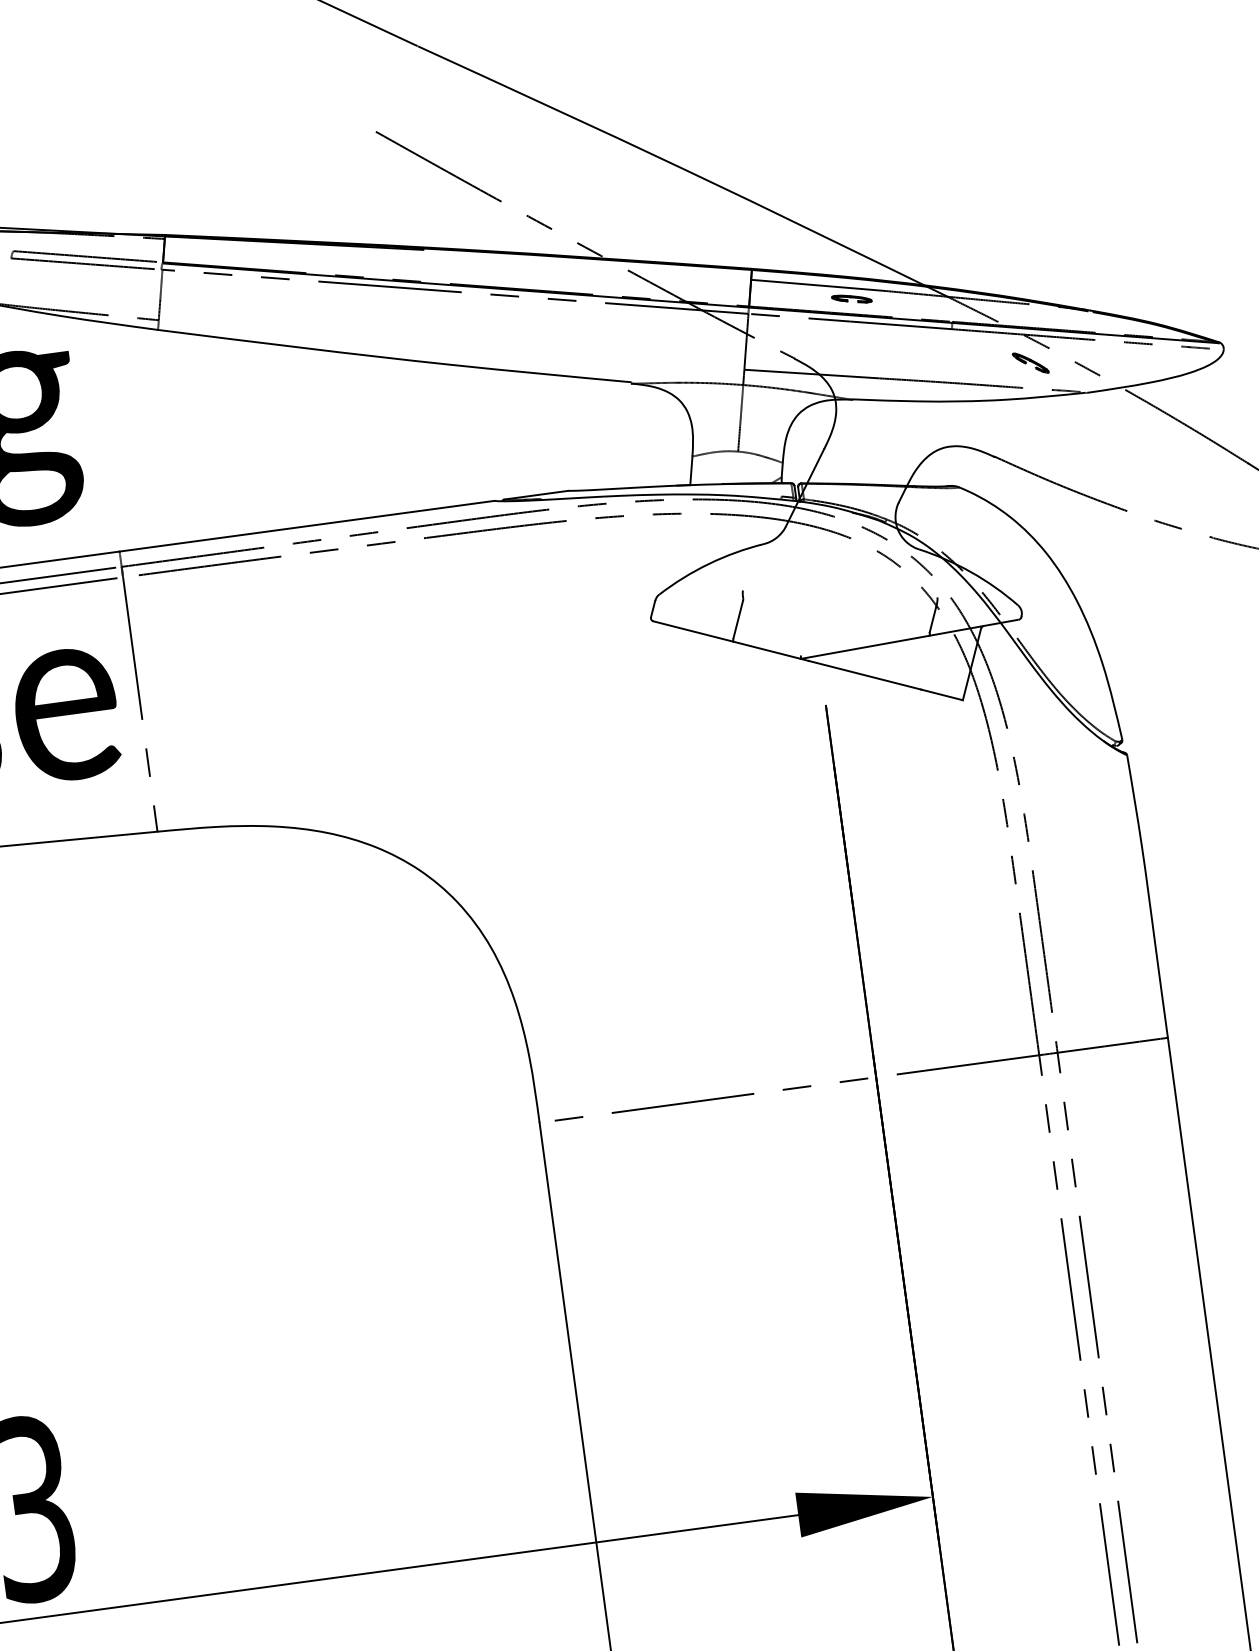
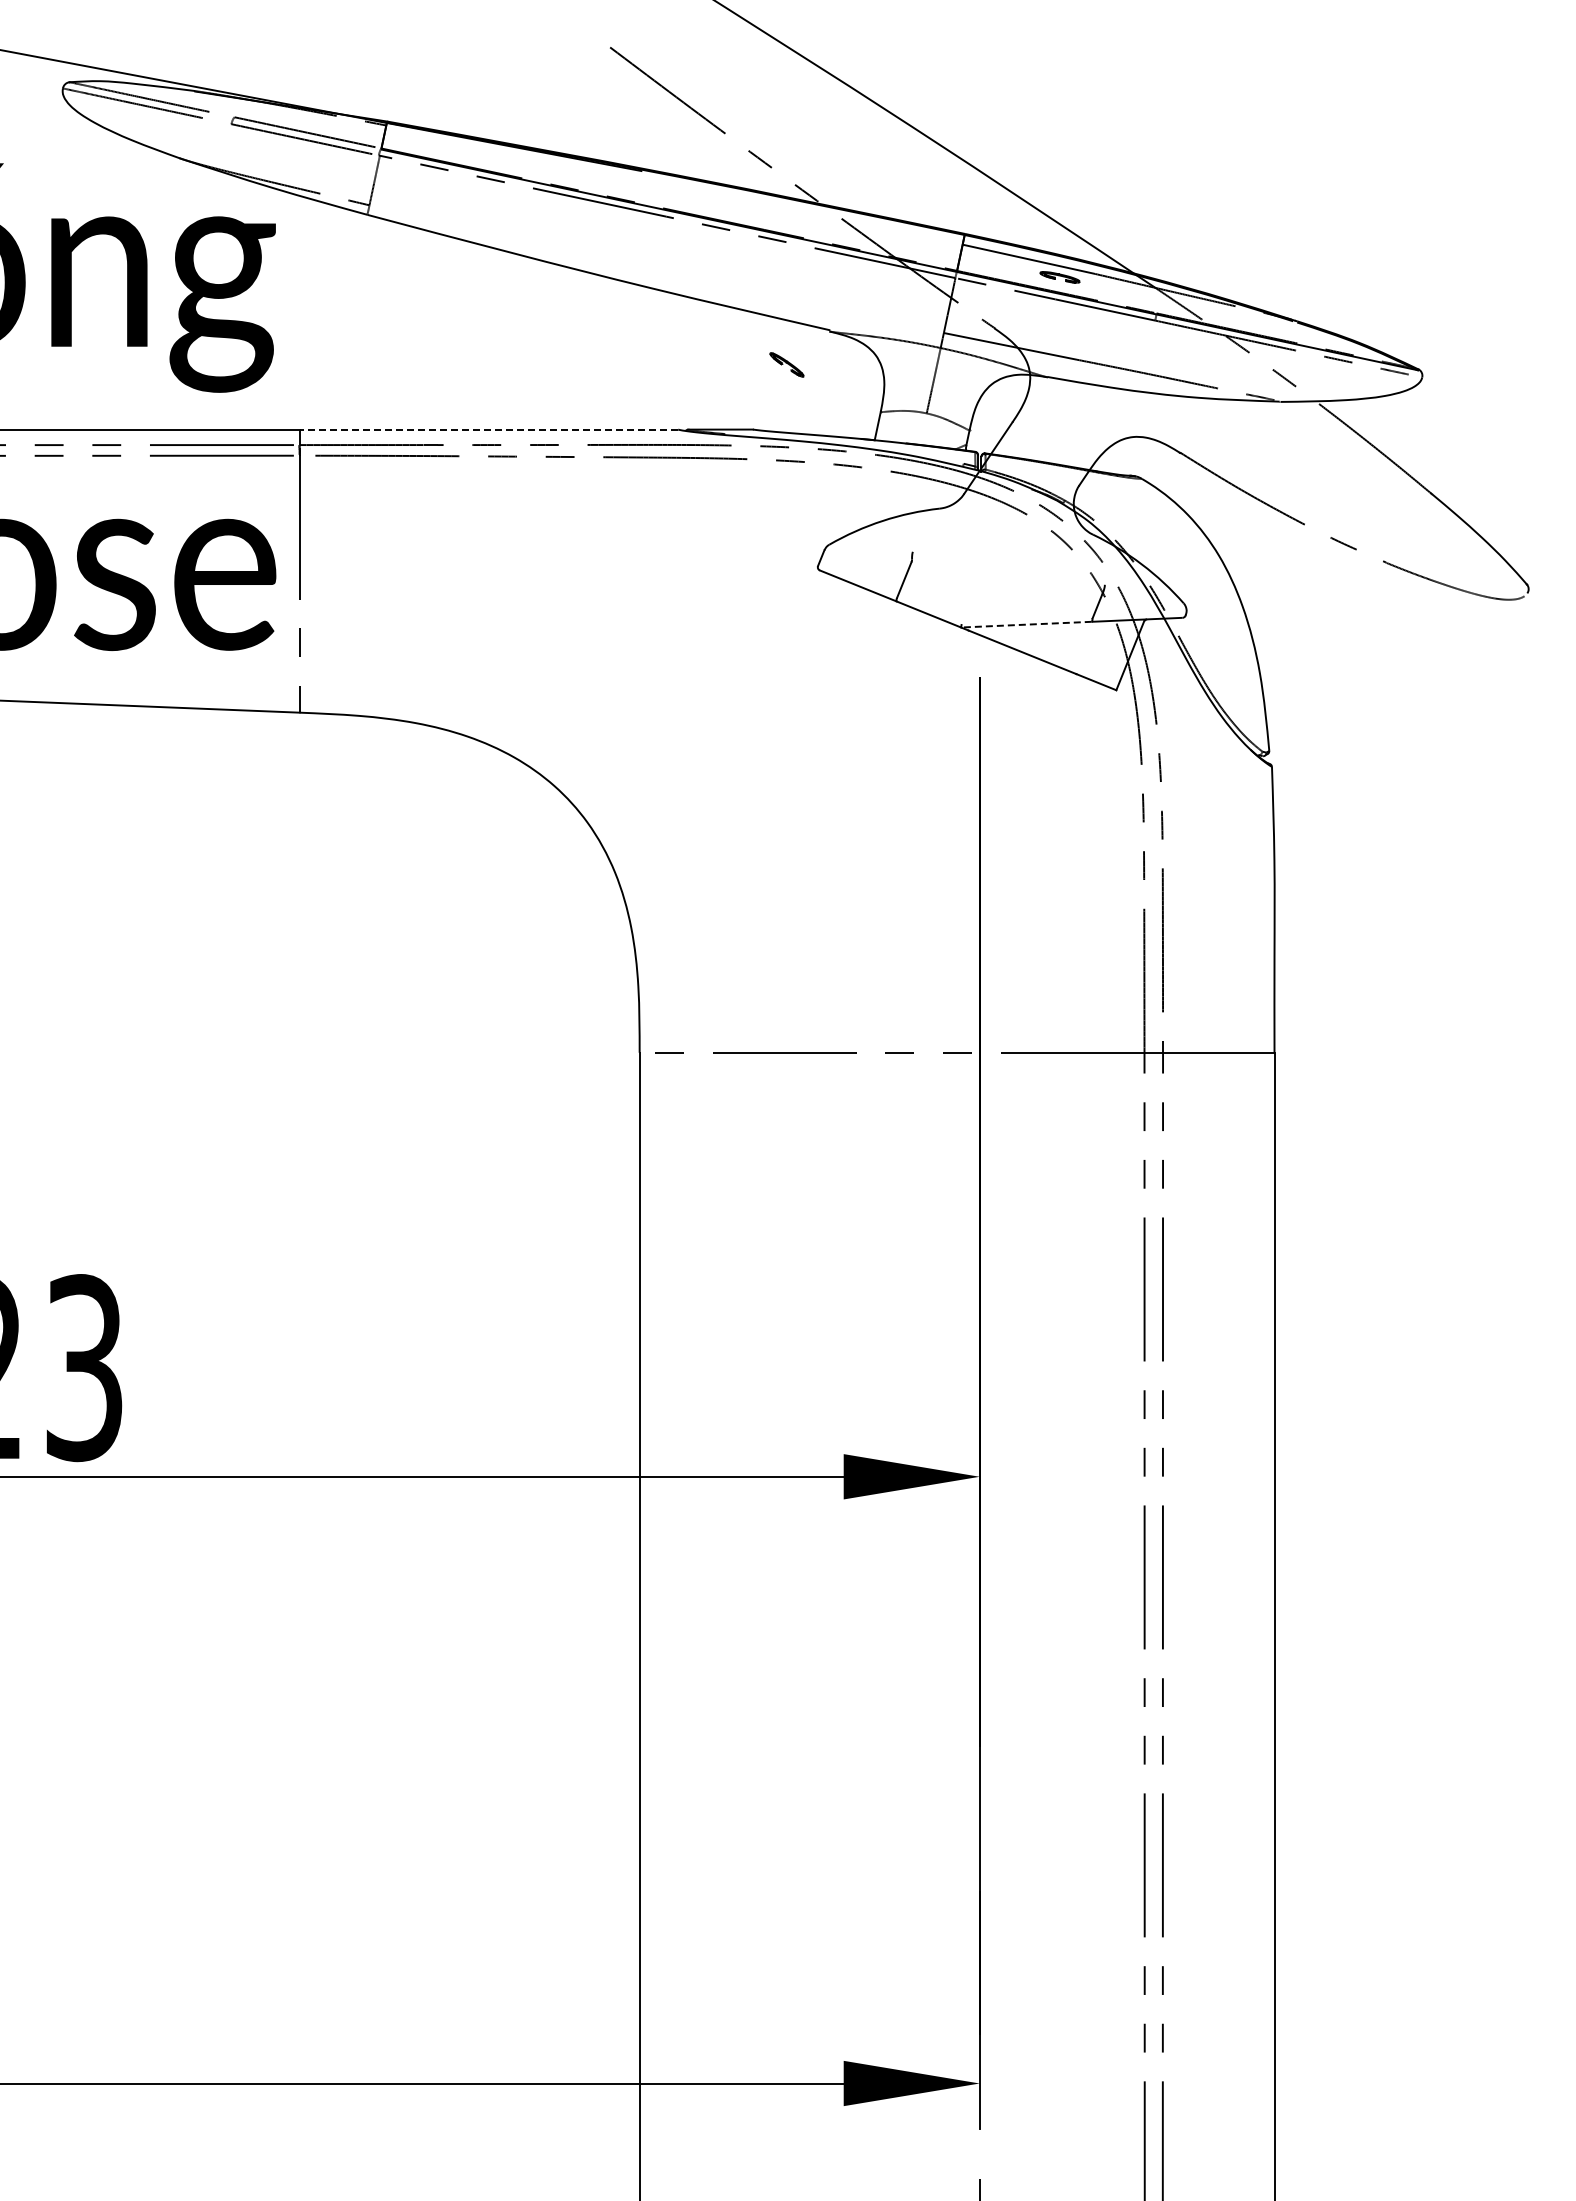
part: (1030, 362) -> (786, 364), moved
line: (306, 526) -> (488, 429), solid -> dashed
line: (864, 647) -> (1025, 624), solid -> dashed

